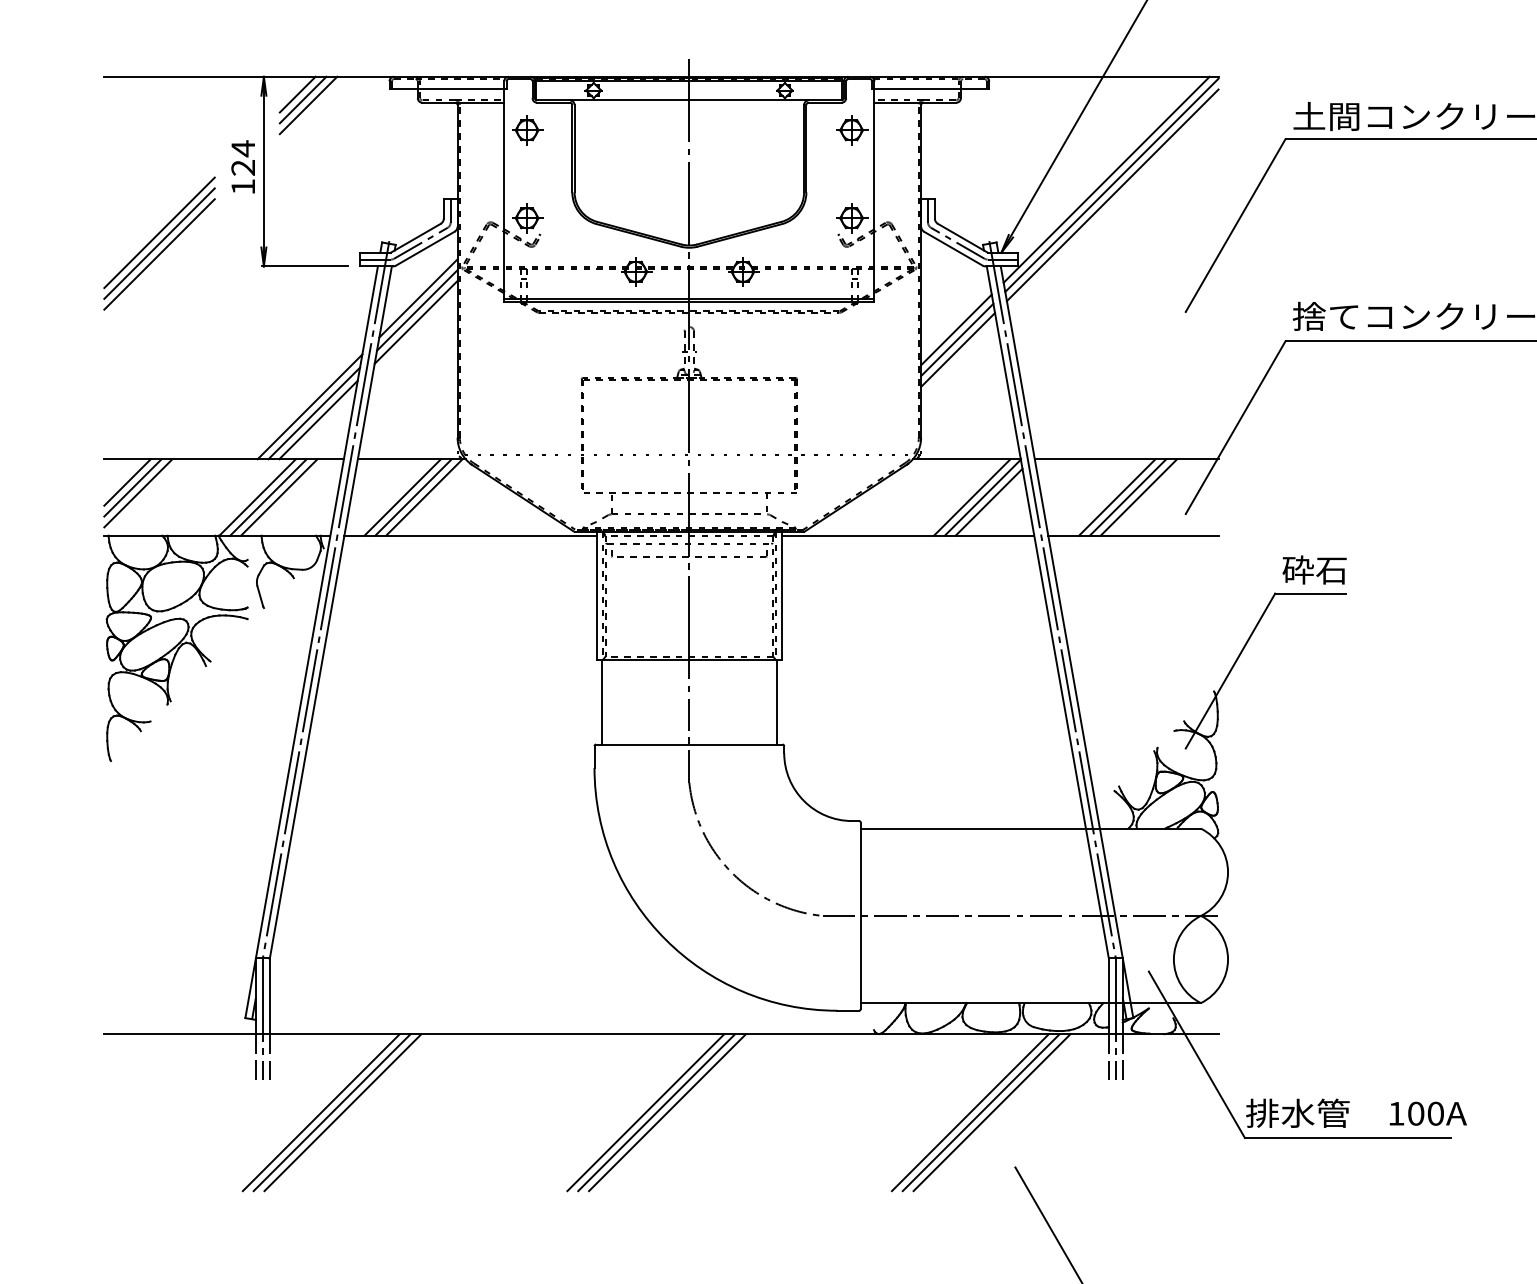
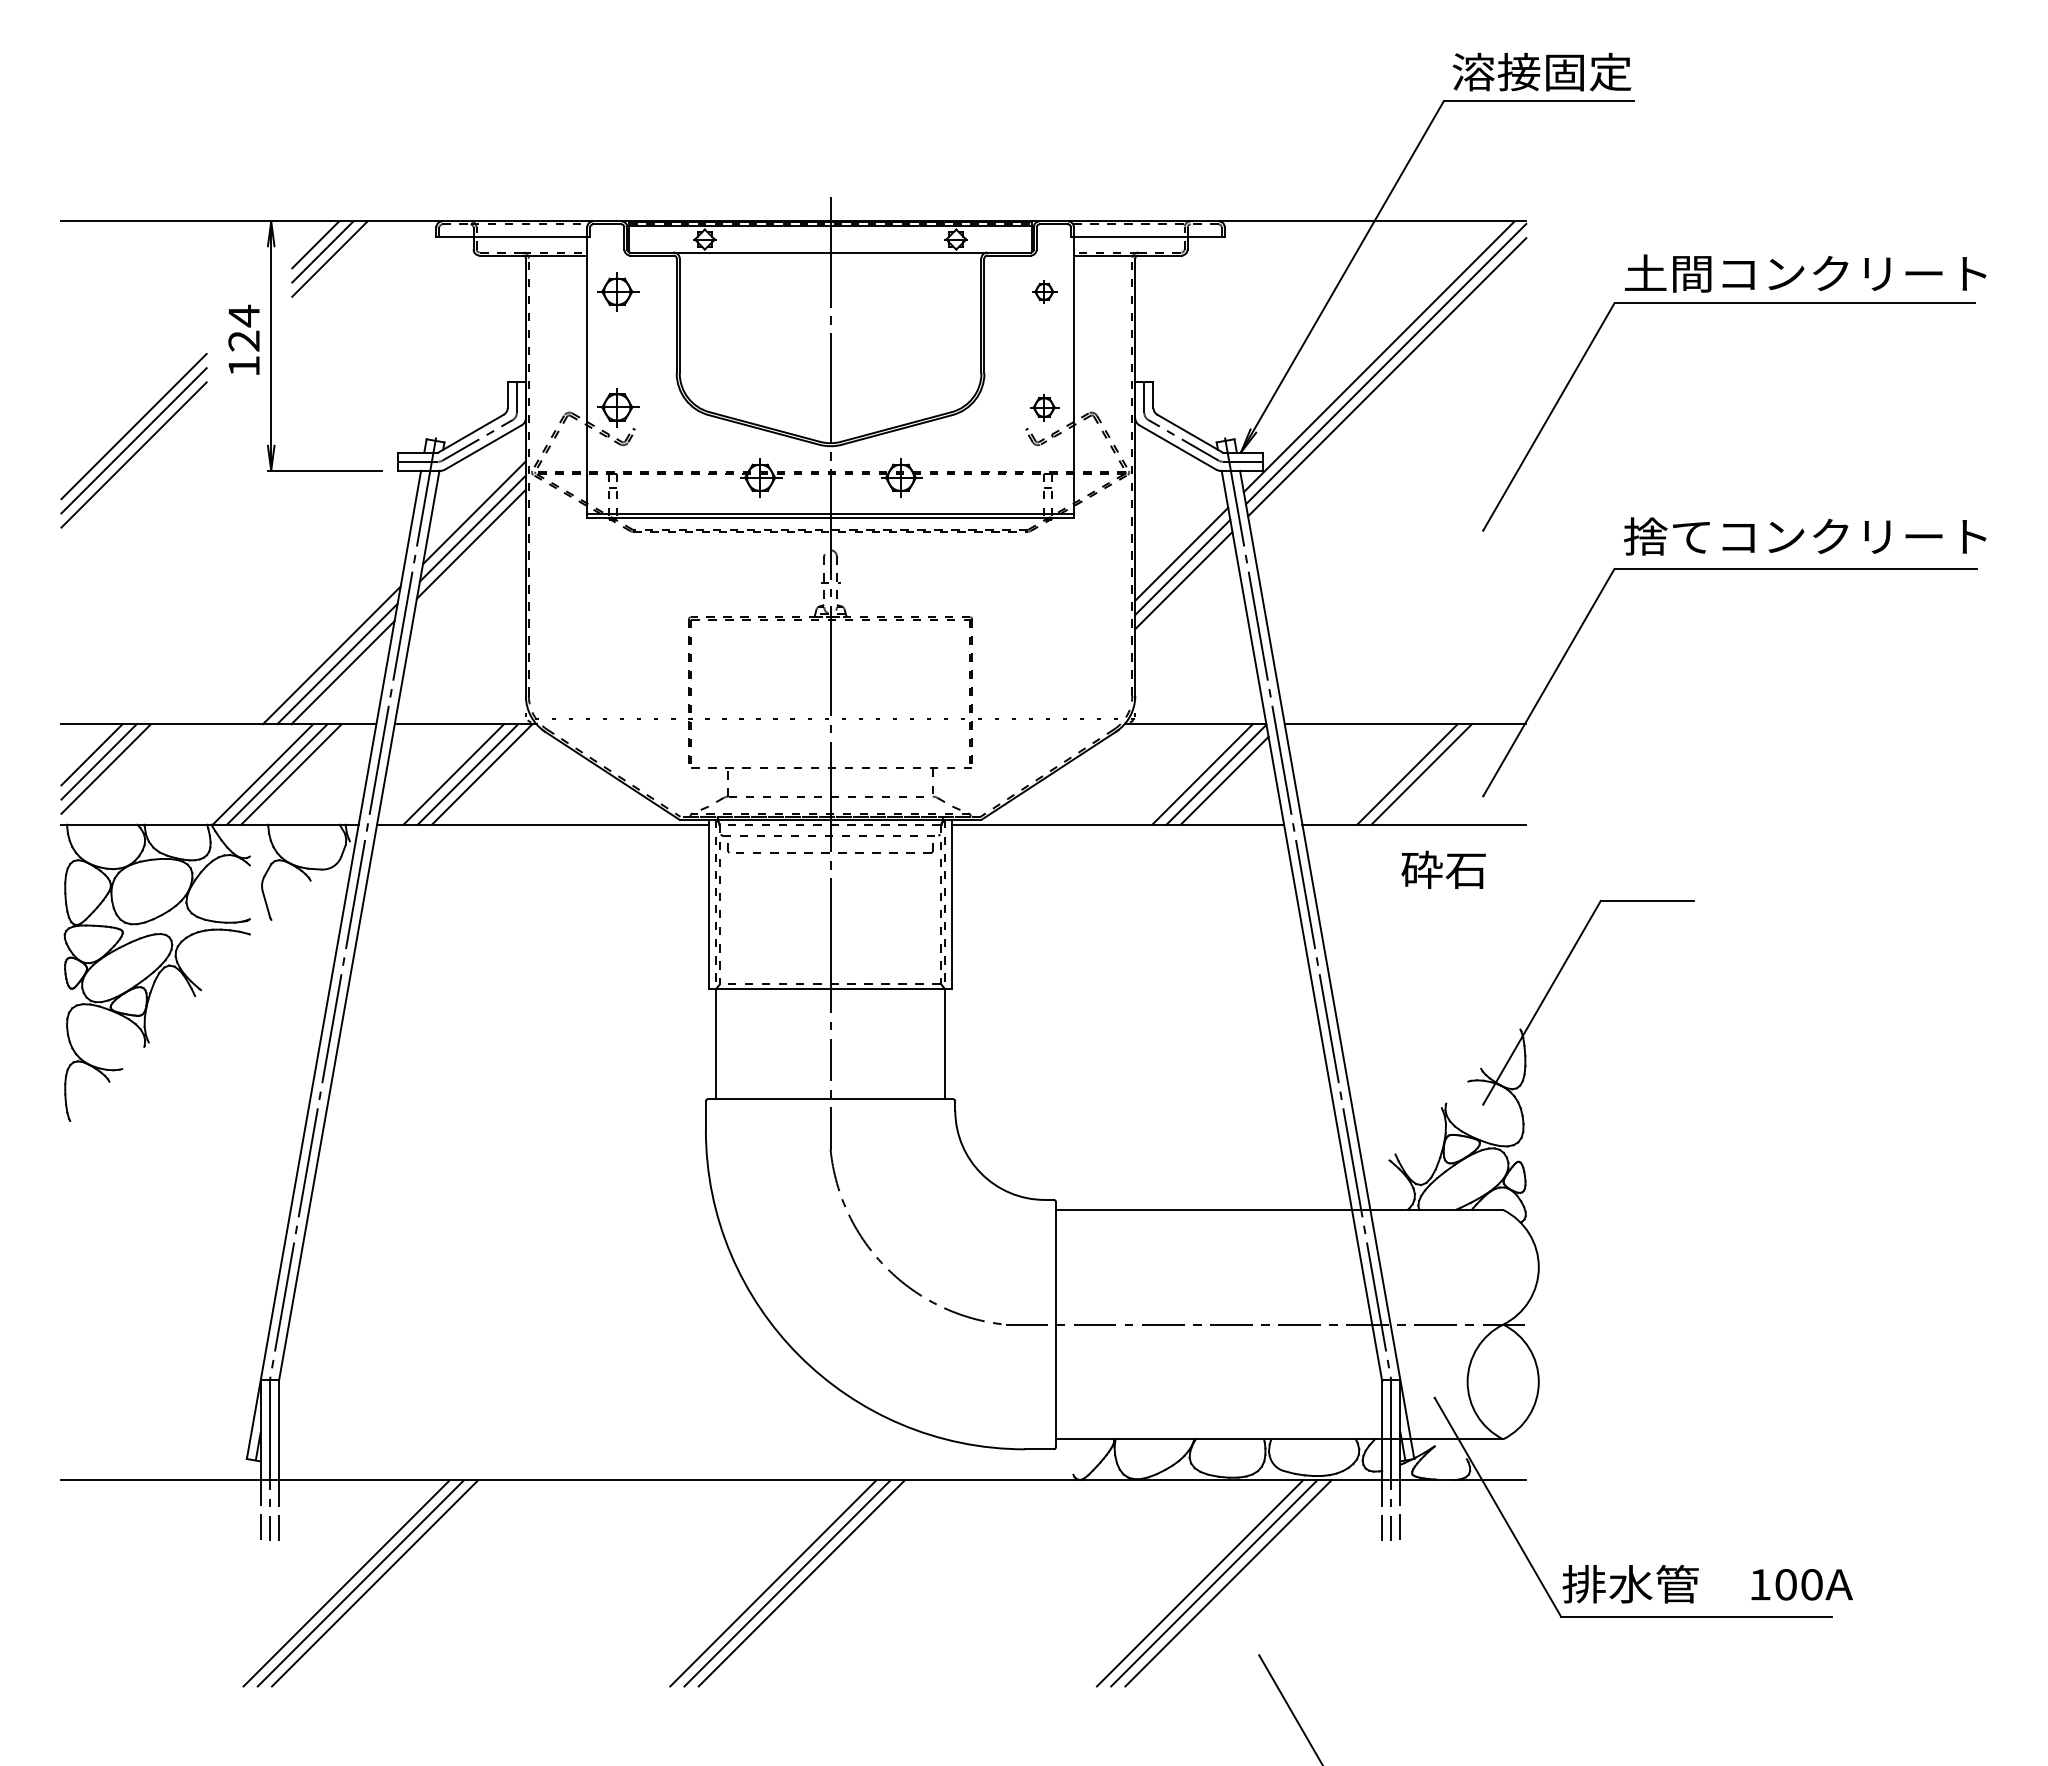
part: (852, 130) -> (1044, 291), size x0.6
part: (852, 218) -> (1044, 407), size x0.7
line: (1116, 497) -> (1392, 774), removed
text: (1314, 569) -> (1443, 869), moved

